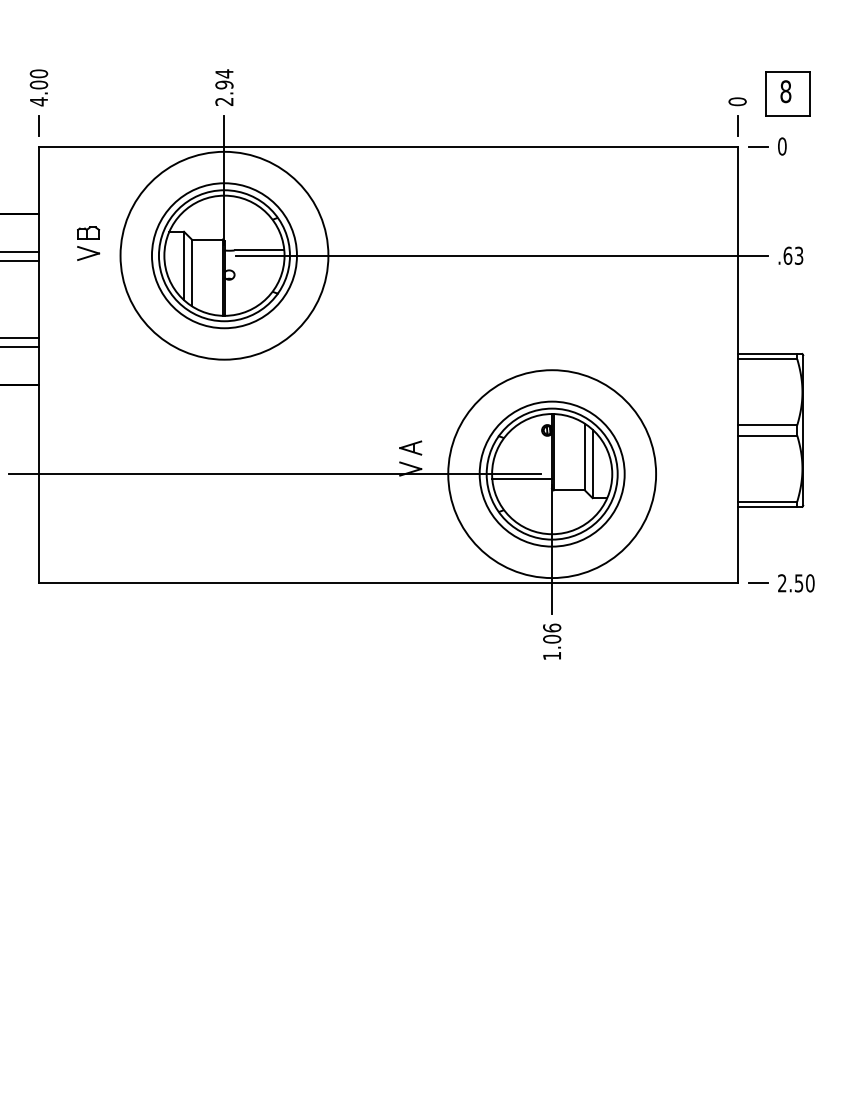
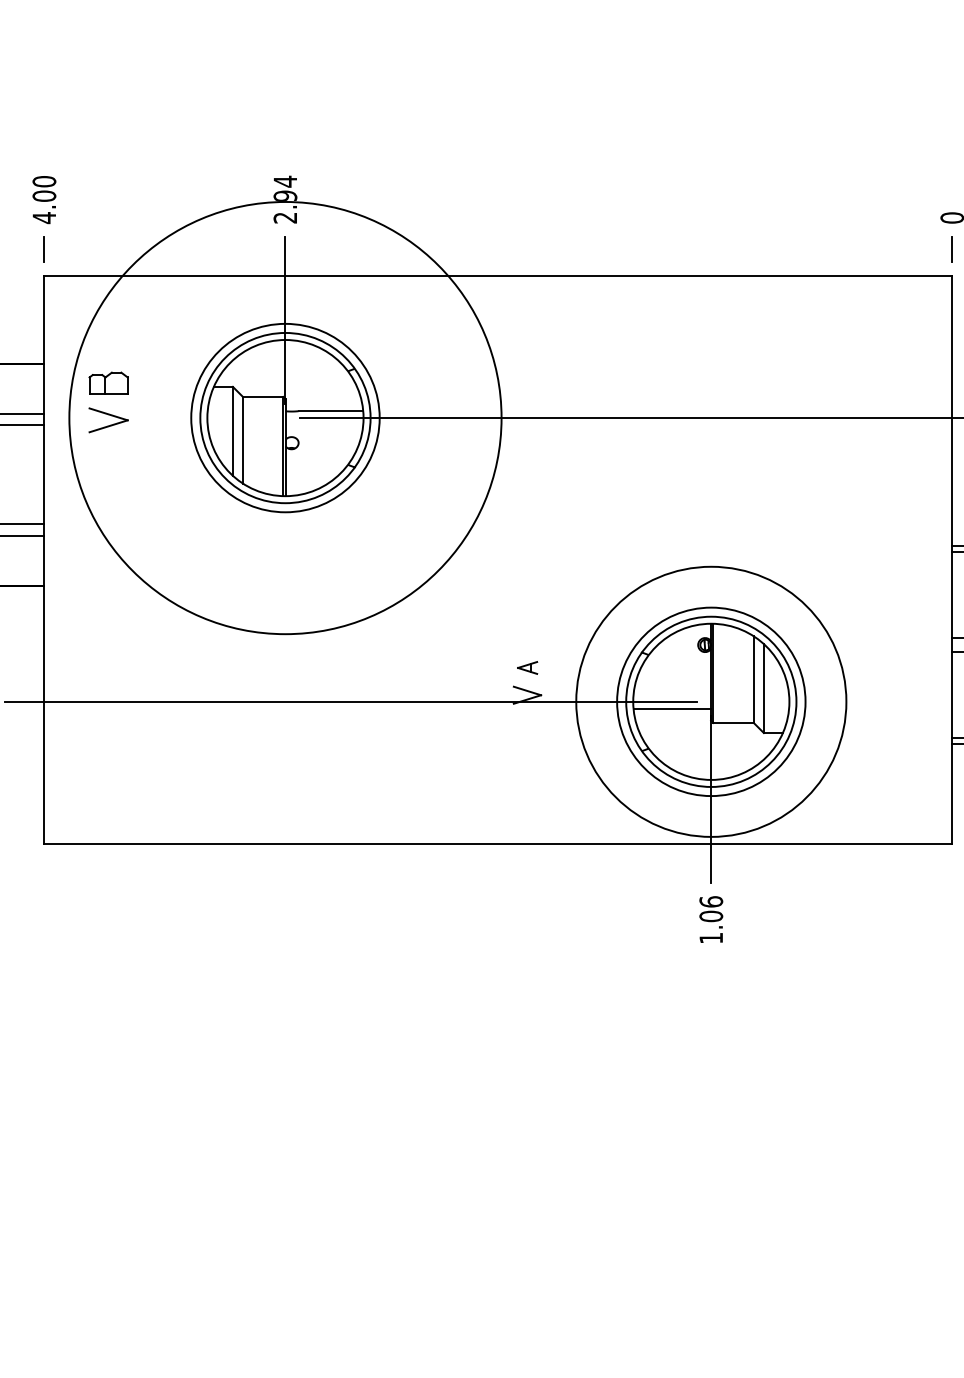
part: (88, 243) -> (108, 402), size x1.4
circle: (224, 255) -> (285, 417), size x1.6
part: (410, 447) -> (527, 667), size x0.7

